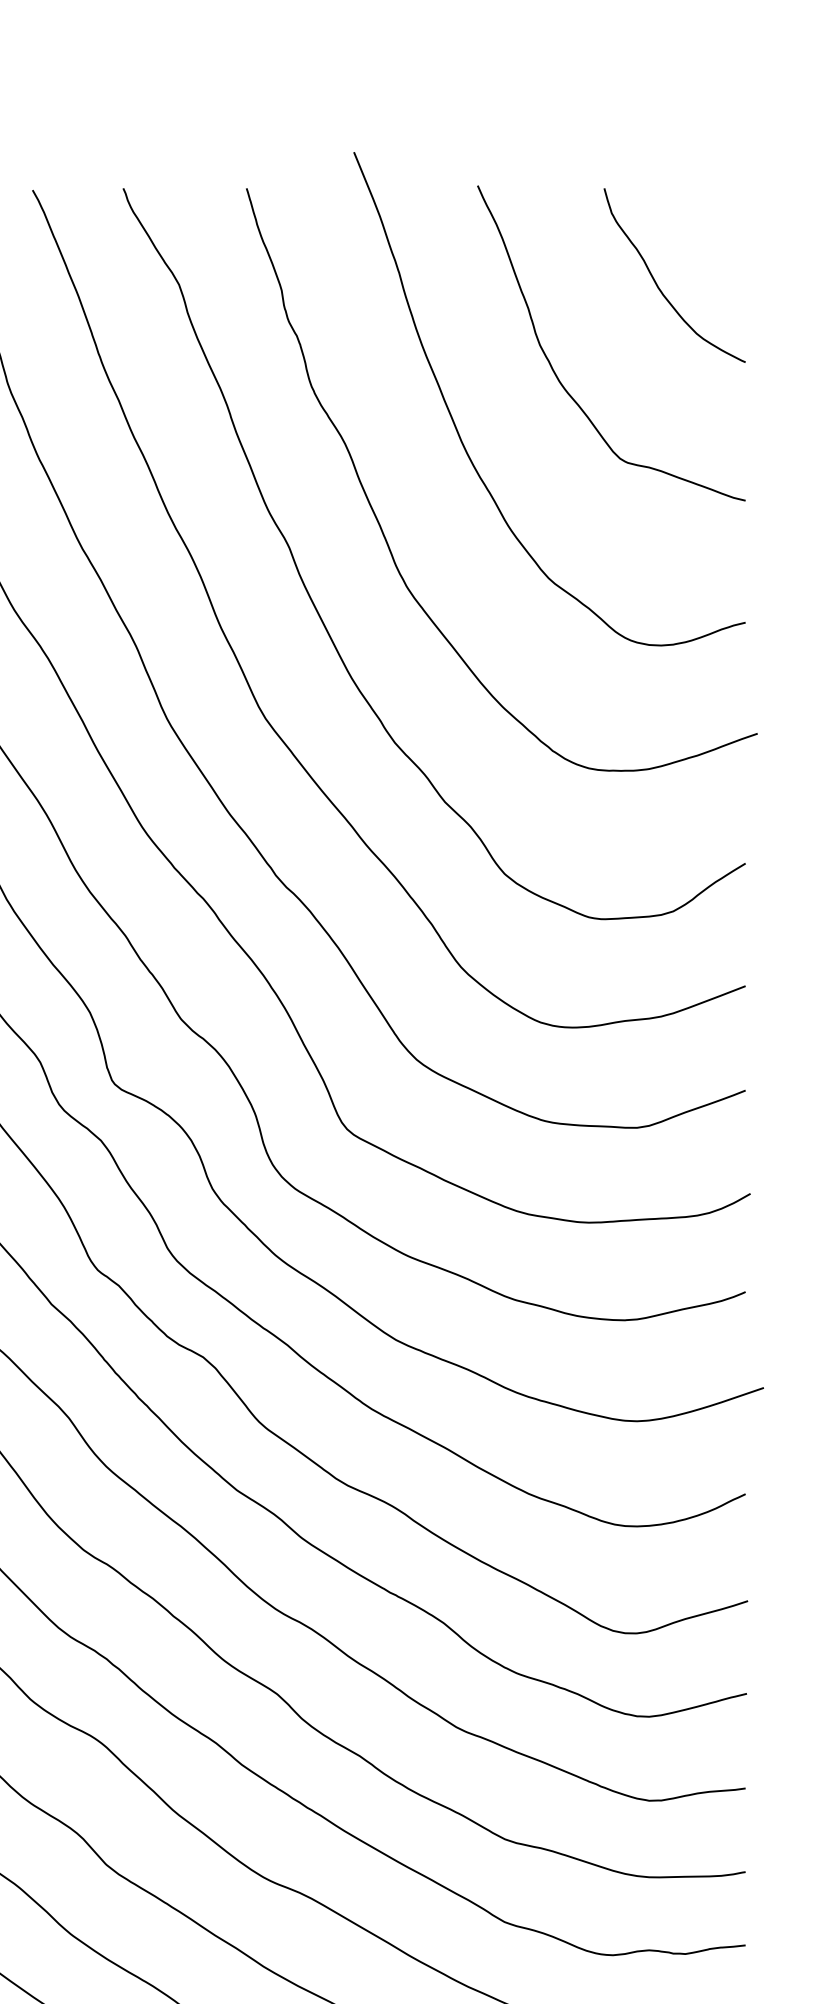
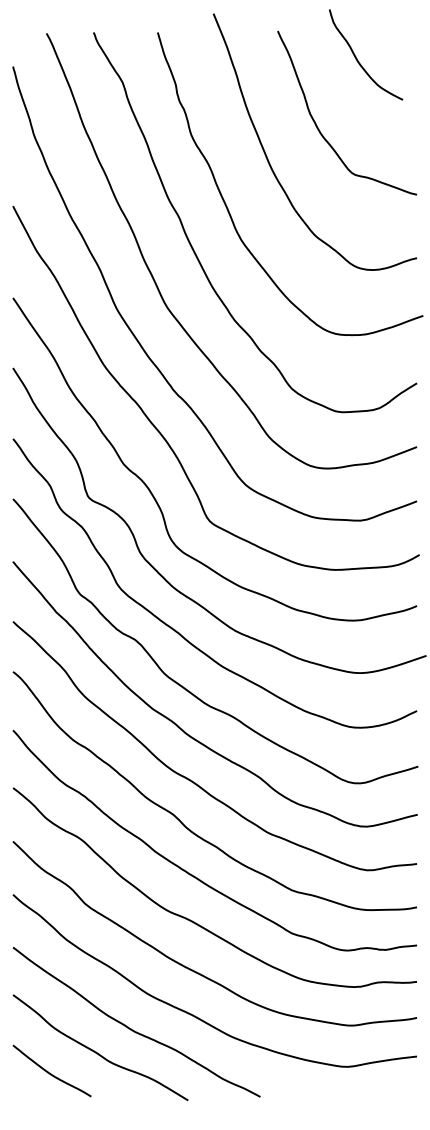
curve: (657, 282) -> (357, 58), moved

